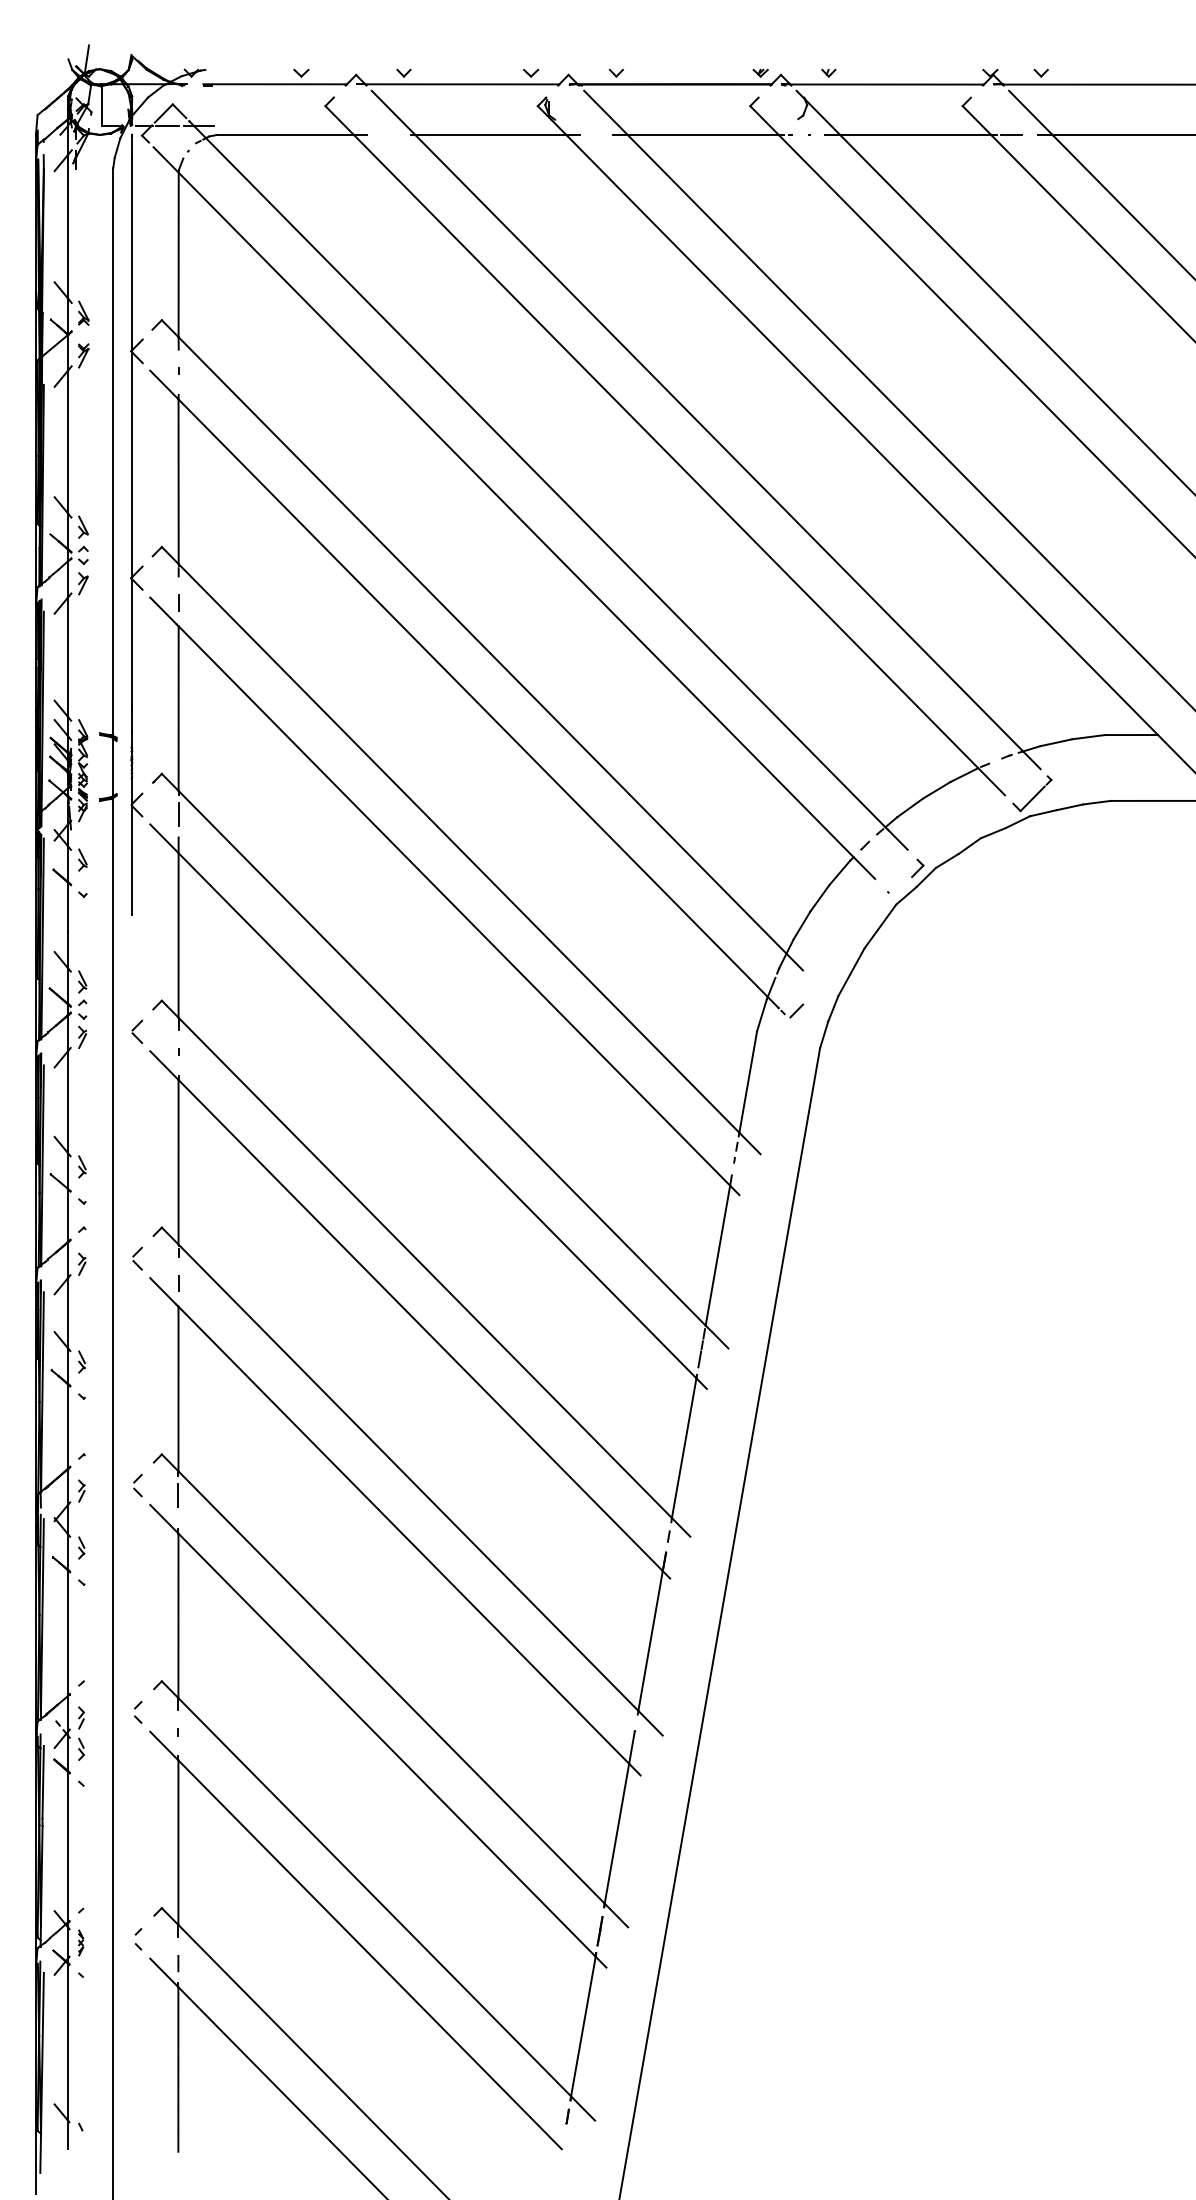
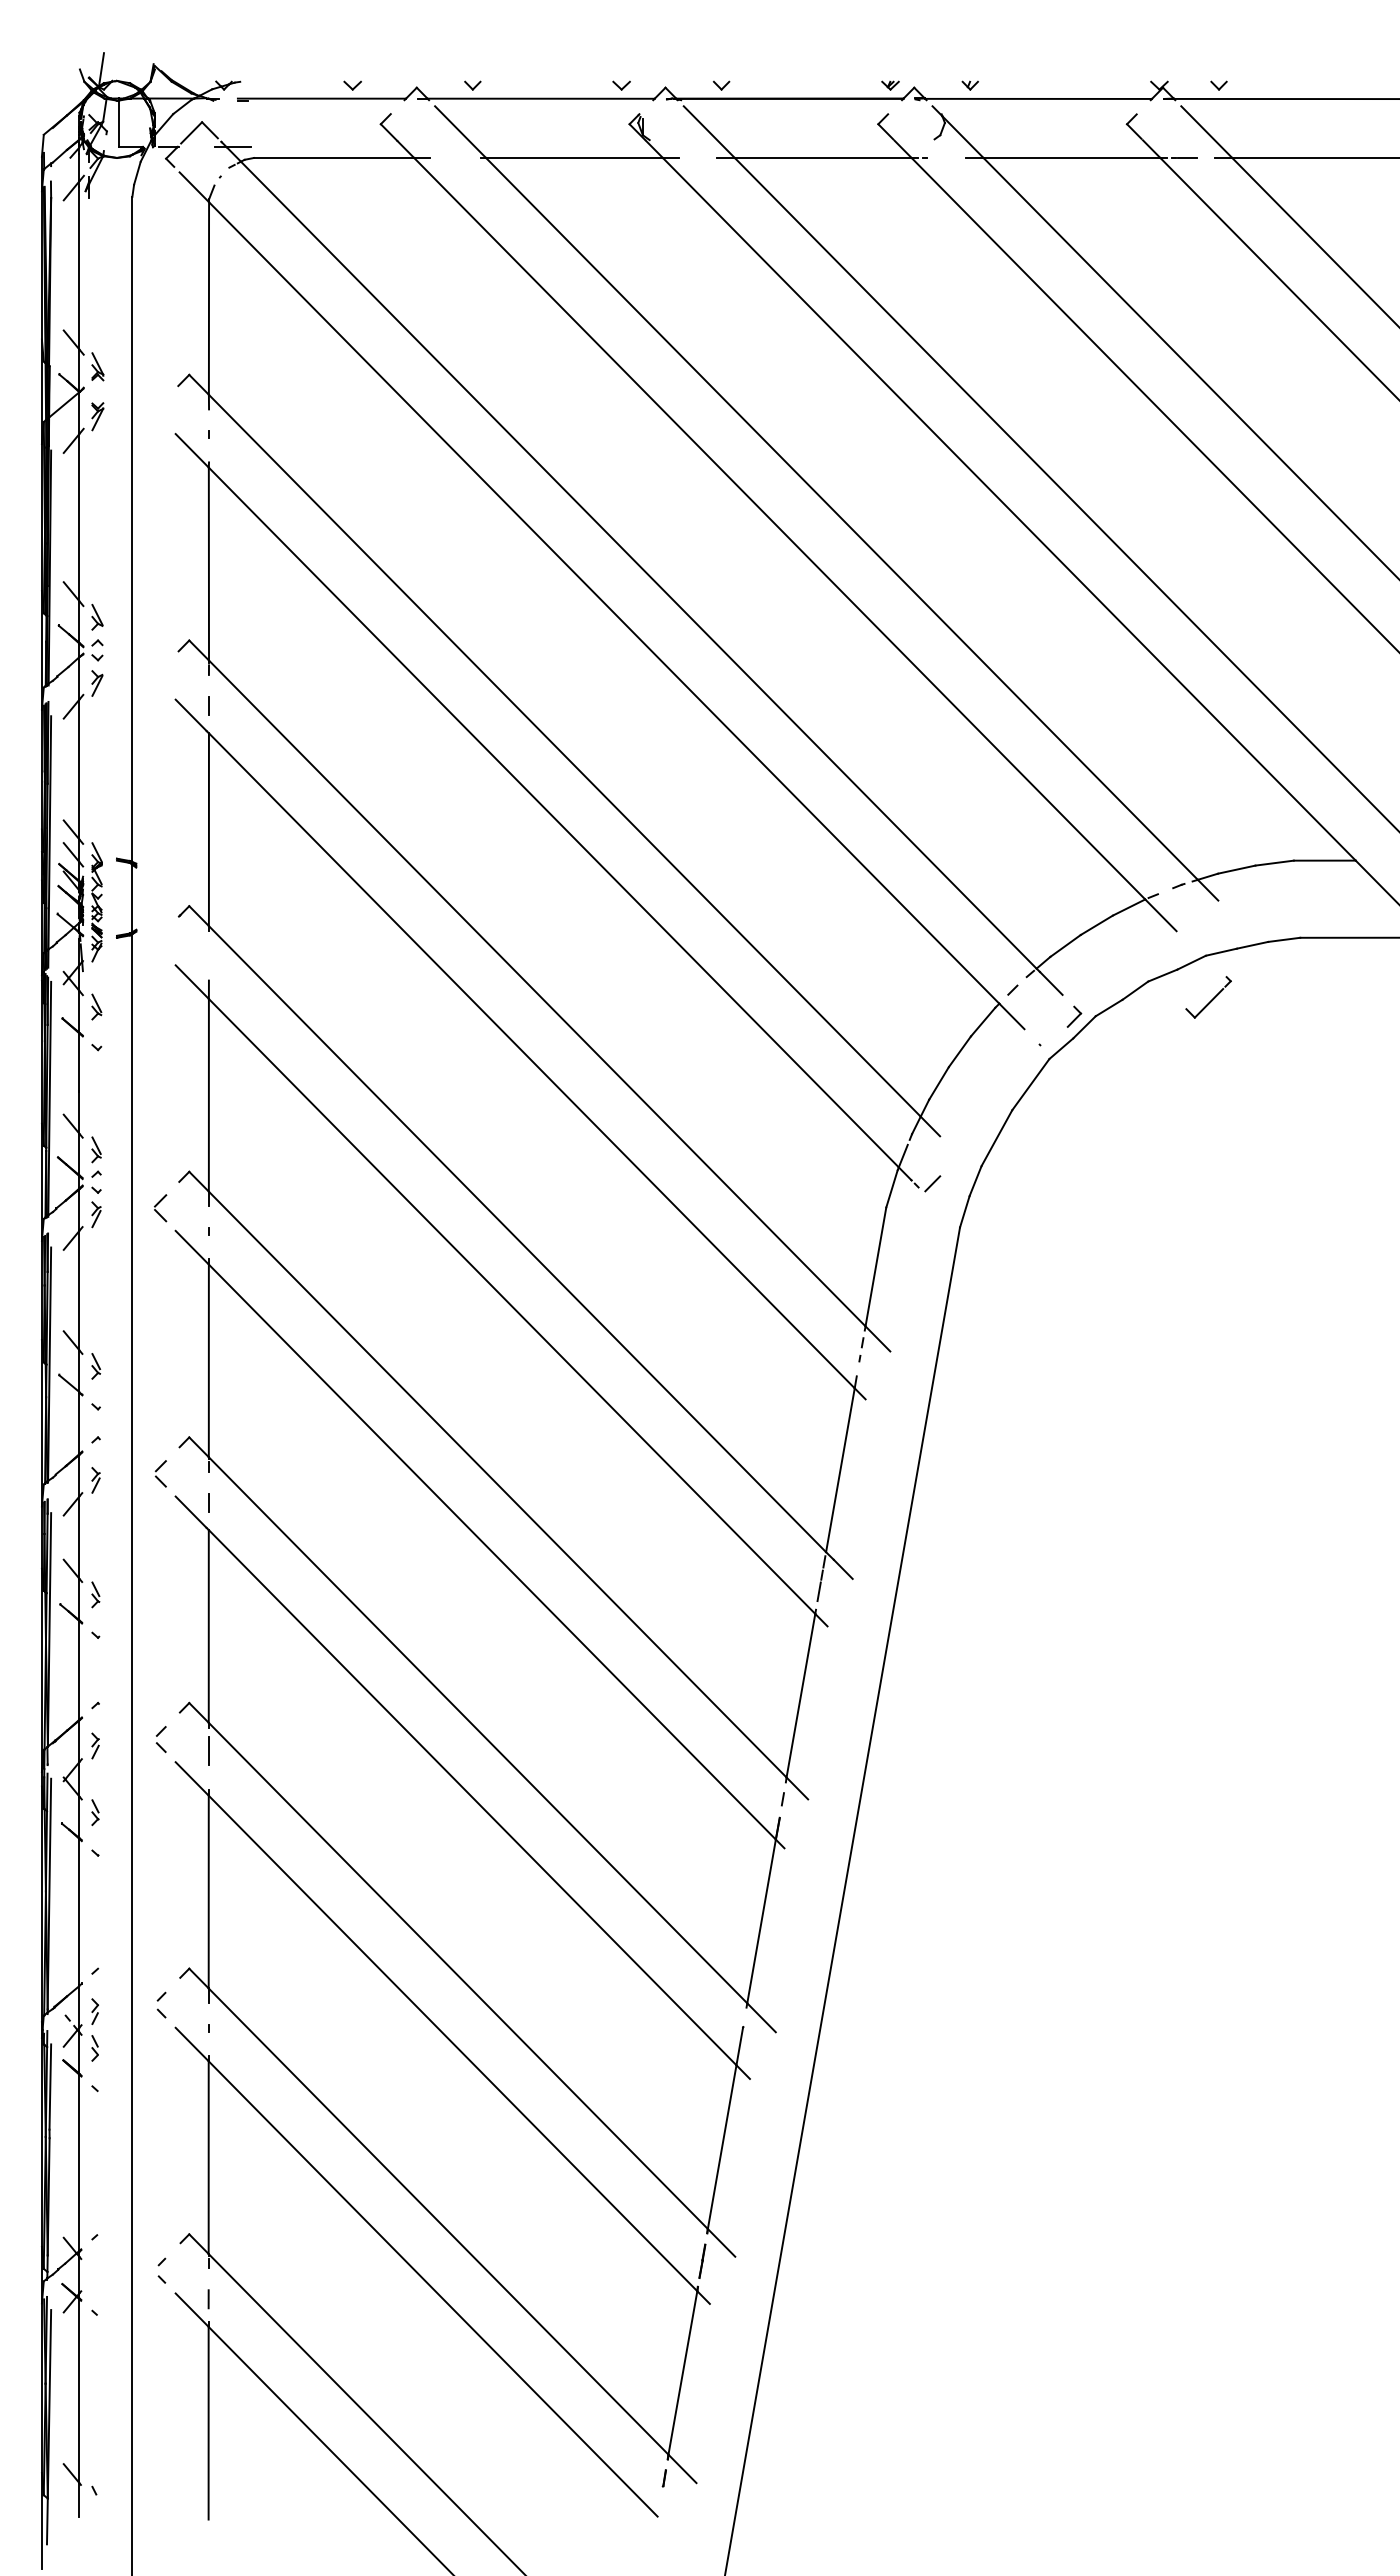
line: (167, 126) -> (195, 147), removed
part: (136, 523) -> (159, 613), removed
part: (1032, 793) -> (1208, 997), moved
line: (178, 814) -> (208, 953), removed
part: (80, 1942) -> (94, 2274), removed

